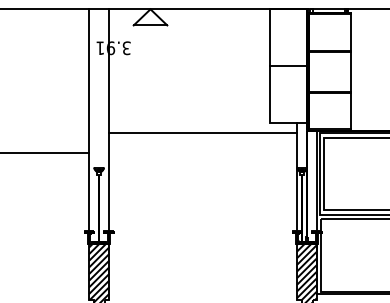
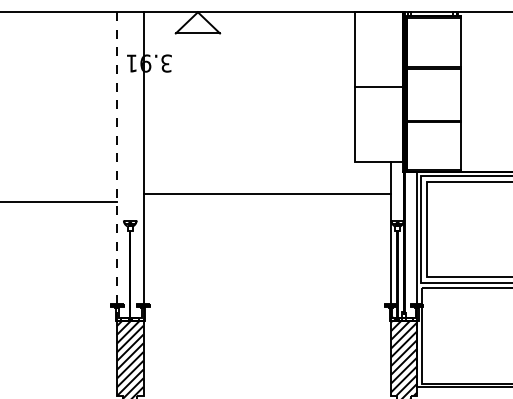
line: (89, 126) -> (117, 166), solid -> dashed
line: (202, 133) -> (266, 193), moved

